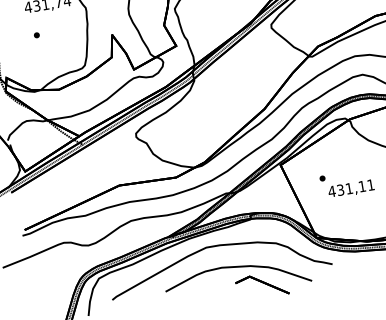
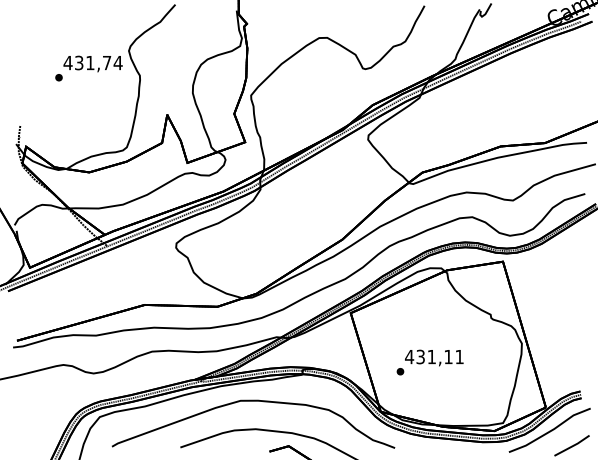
part: (36, 35) -> (58, 77), moved
part: (322, 178) -> (400, 371), moved

